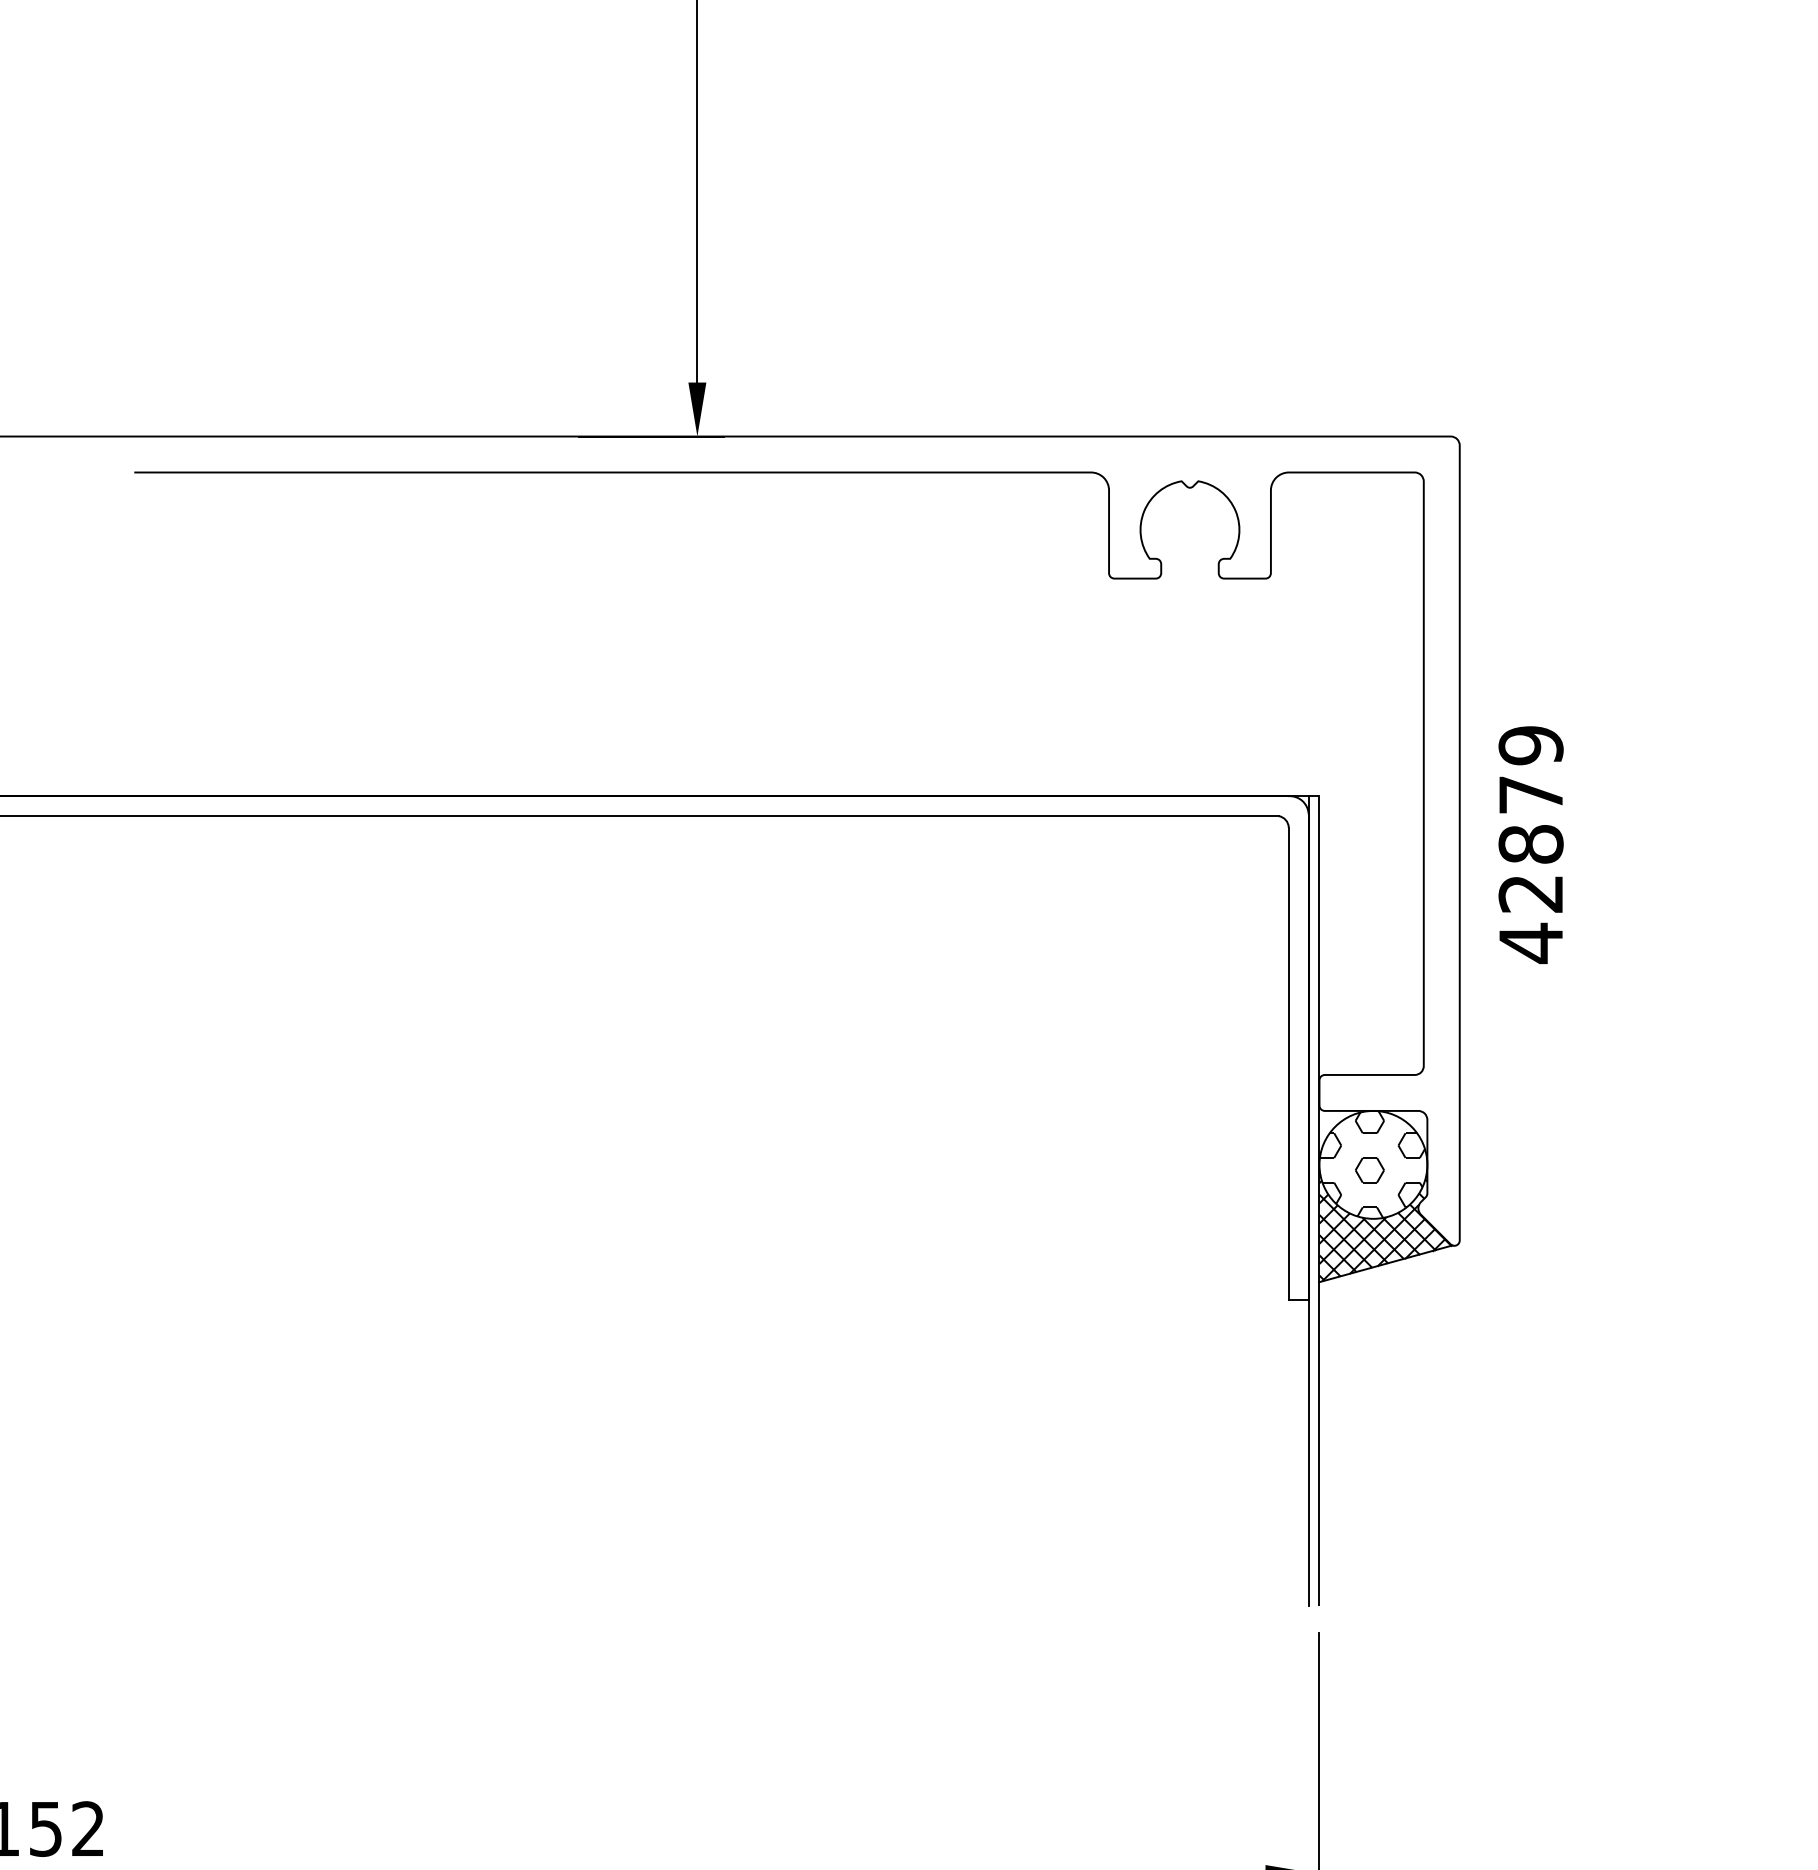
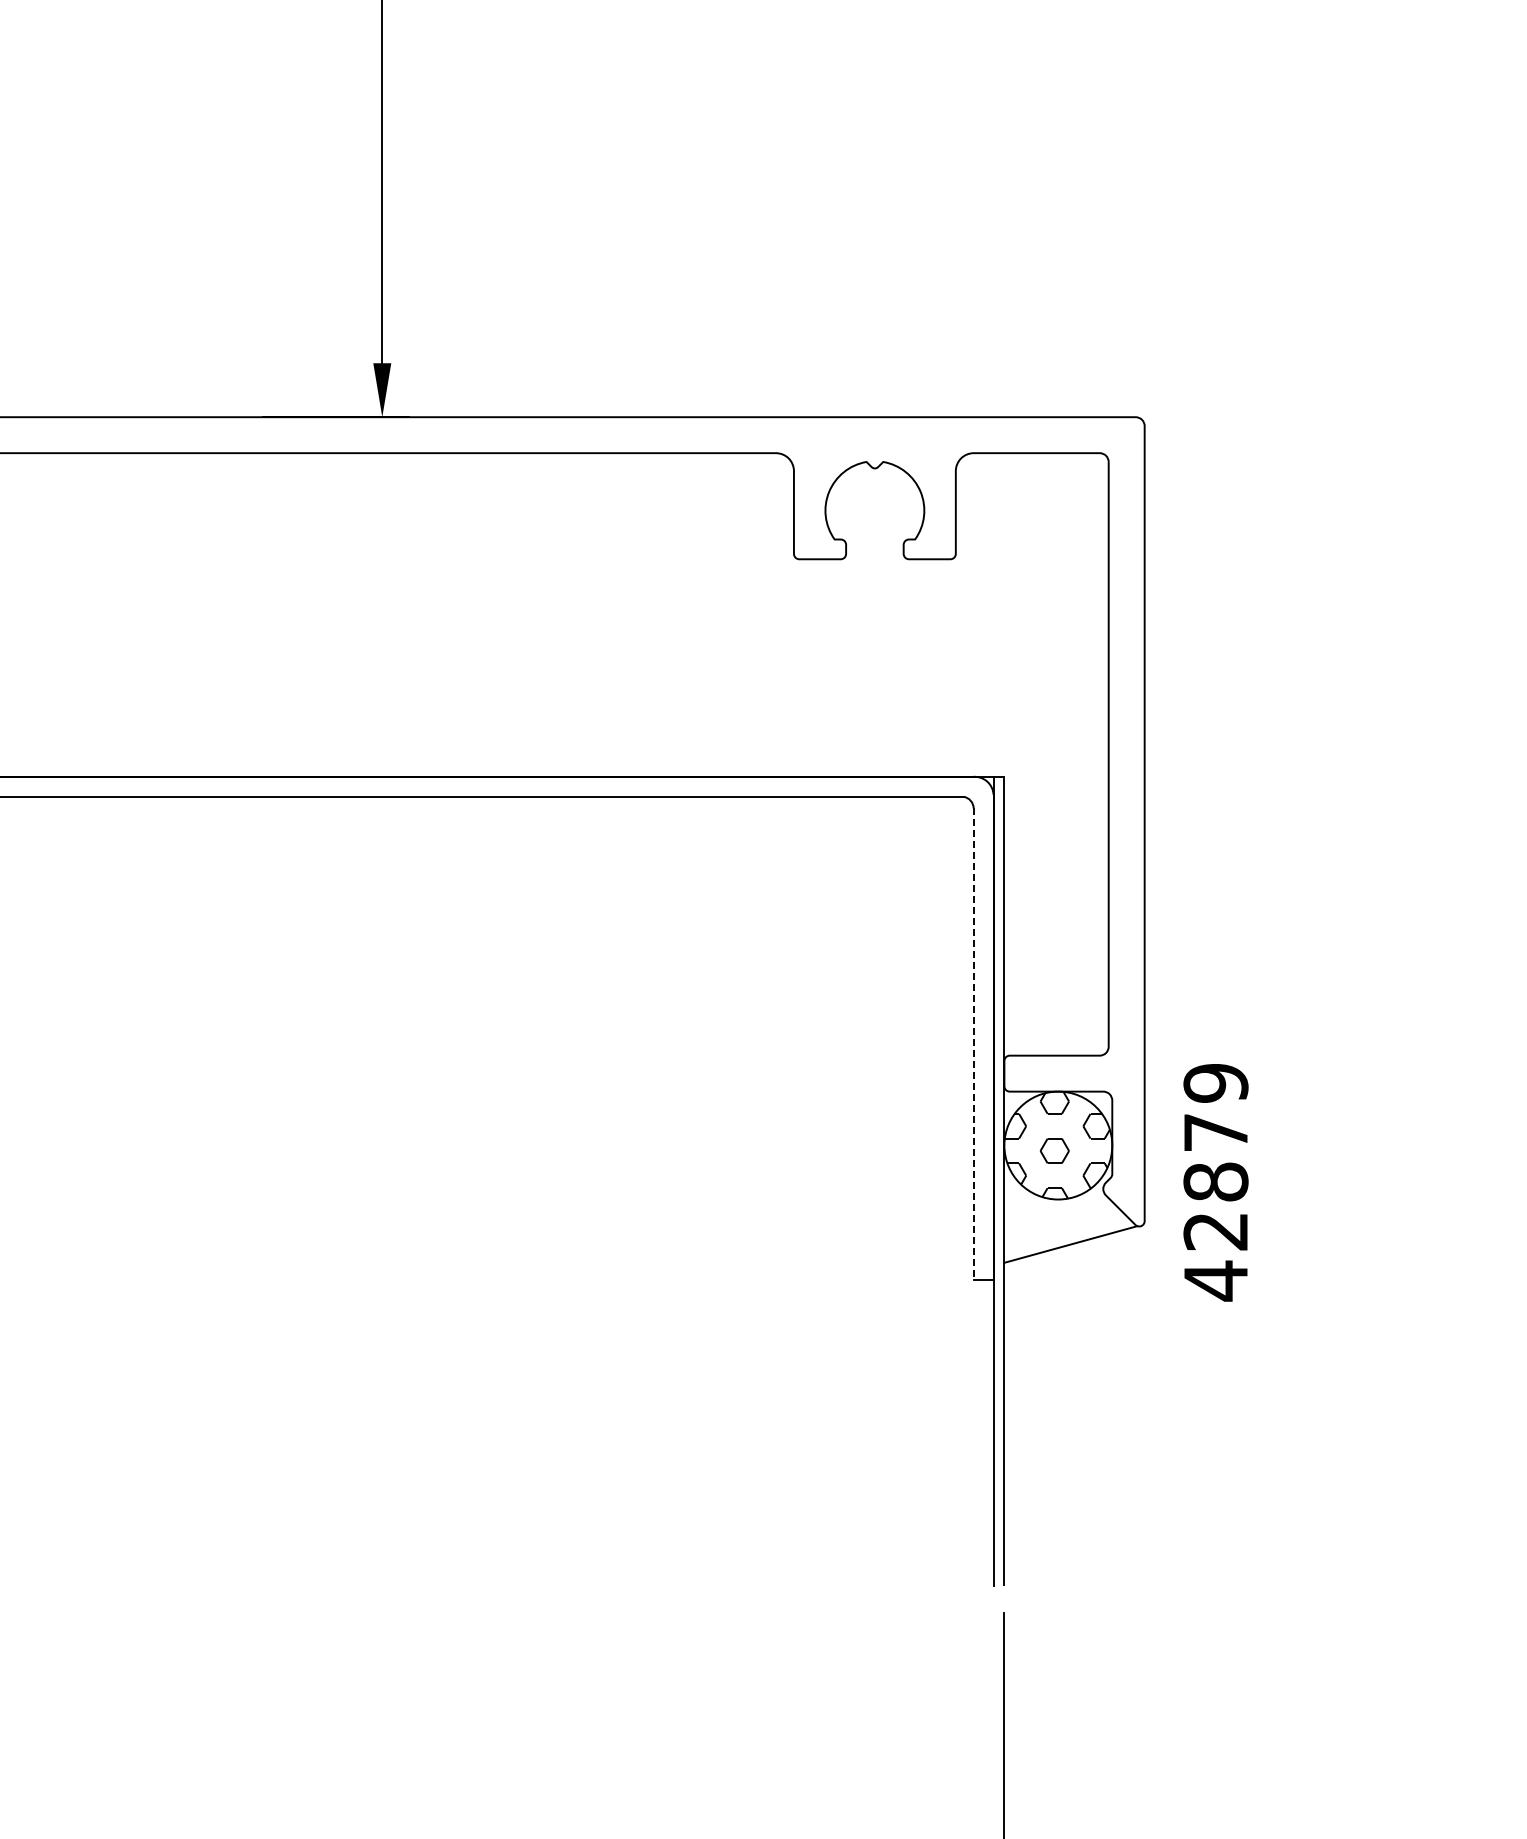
text: (1530, 844) -> (1215, 1182), moved
line: (1288, 1064) -> (973, 1045), solid -> dashed
hatch: (1385, 1227) -> (1070, 1208), removed

